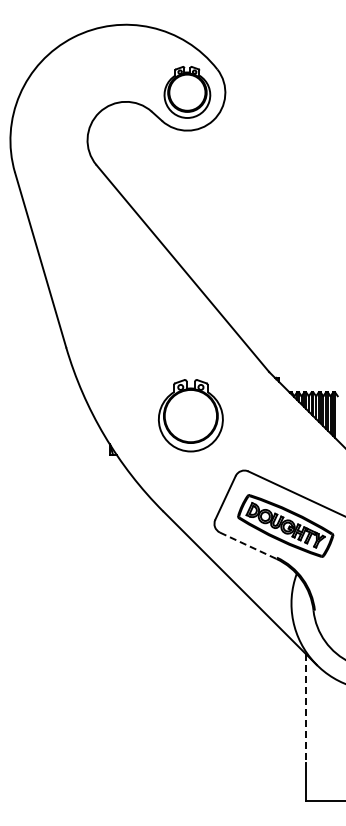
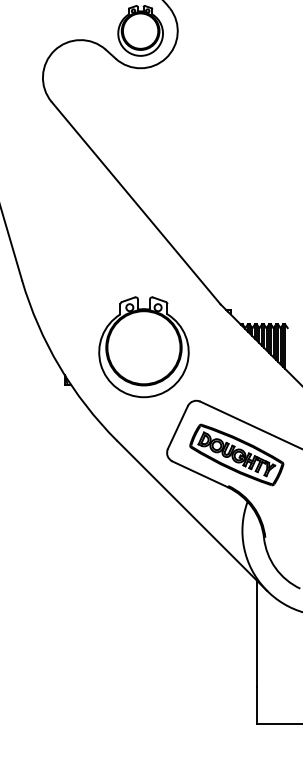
part: (190, 415) -> (143, 346), size x1.43
line: (248, 545) -> (200, 474), dashed -> solid
line: (305, 708) -> (256, 633), dashed -> solid

